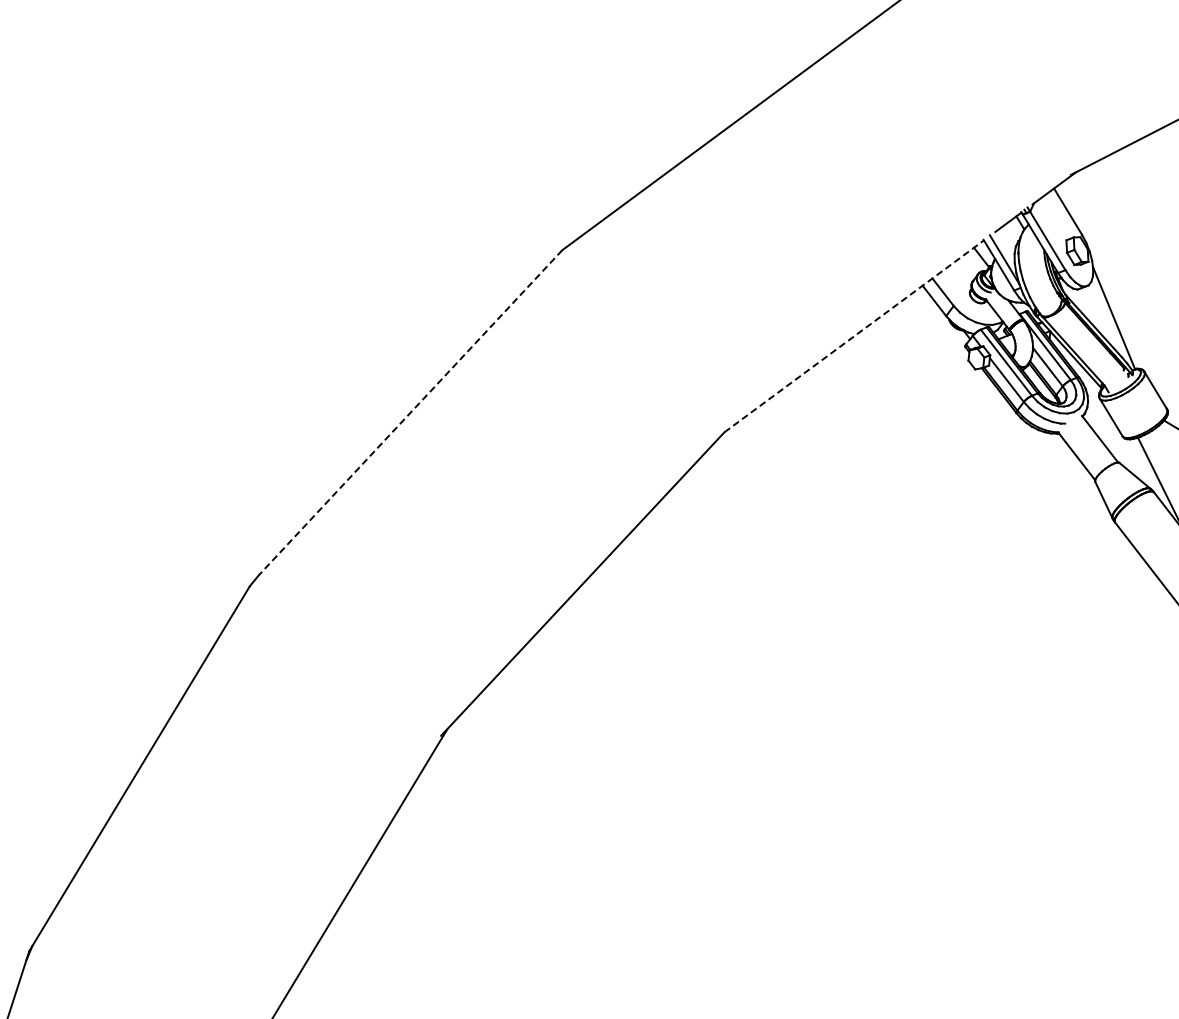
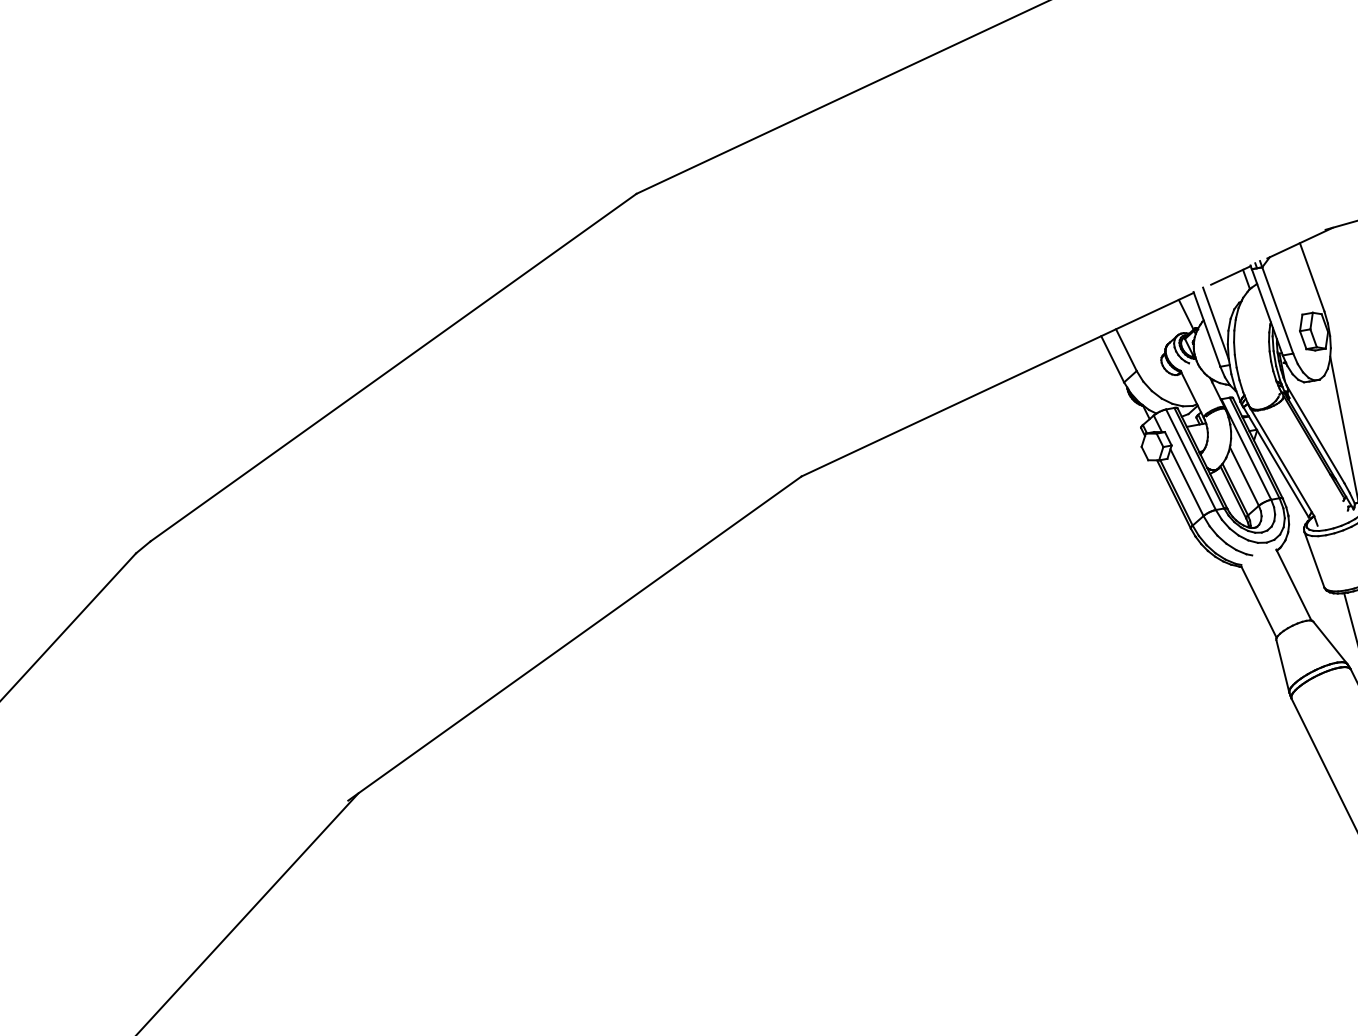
line: (854, 336) -> (998, 384), dashed -> solid
line: (410, 412) -> (393, 367), dashed -> solid

